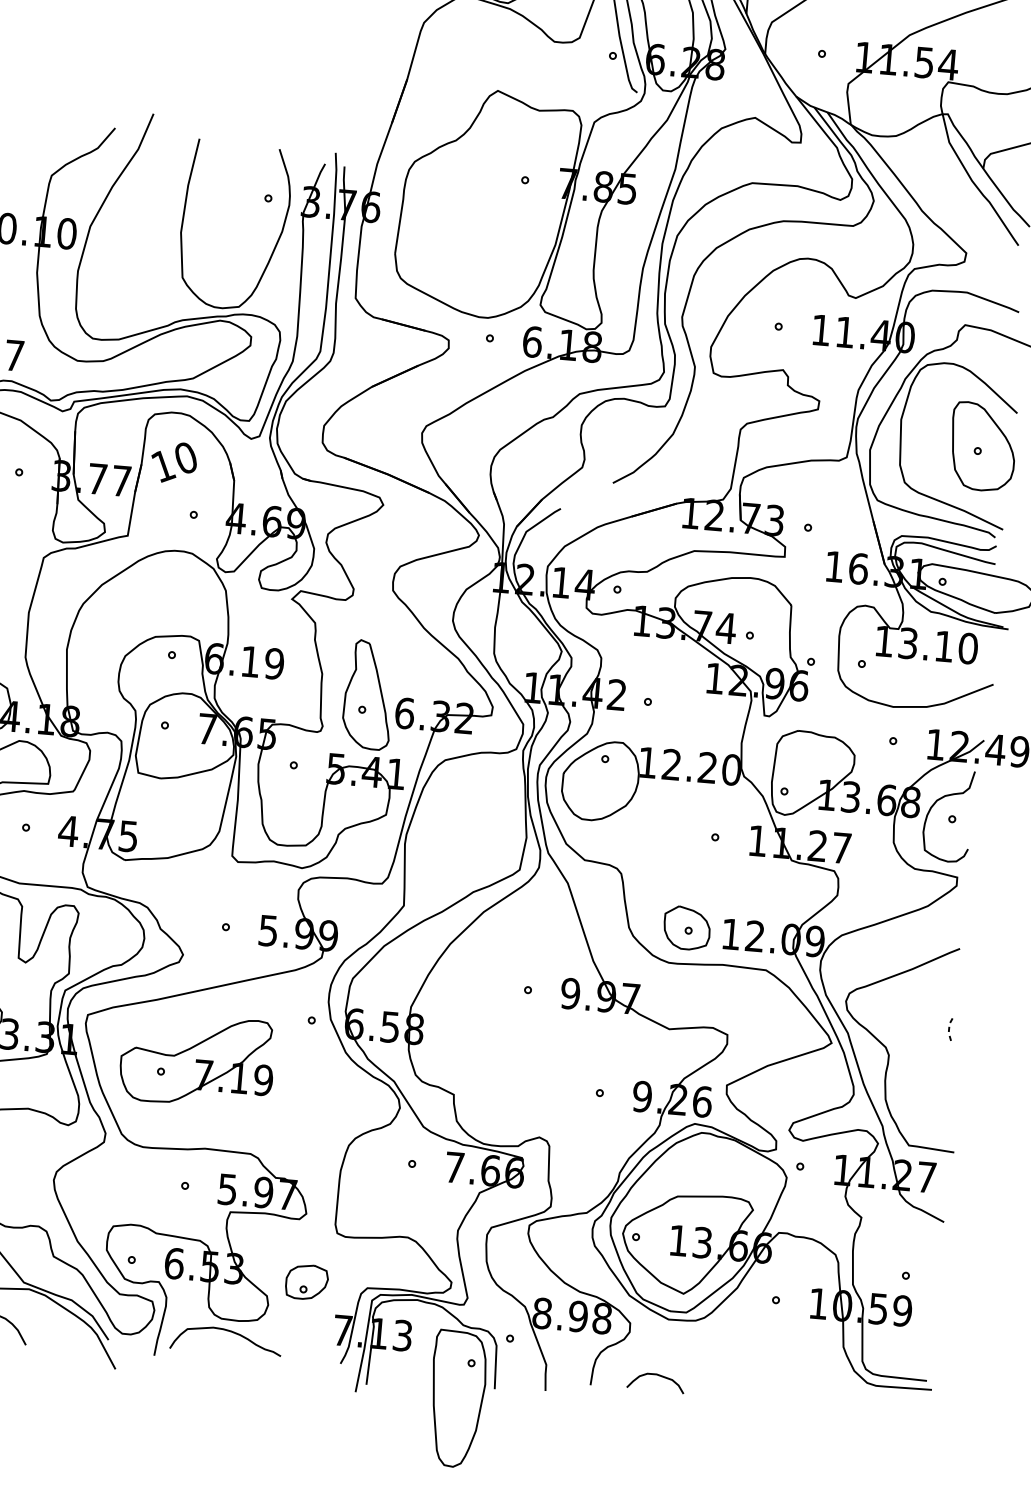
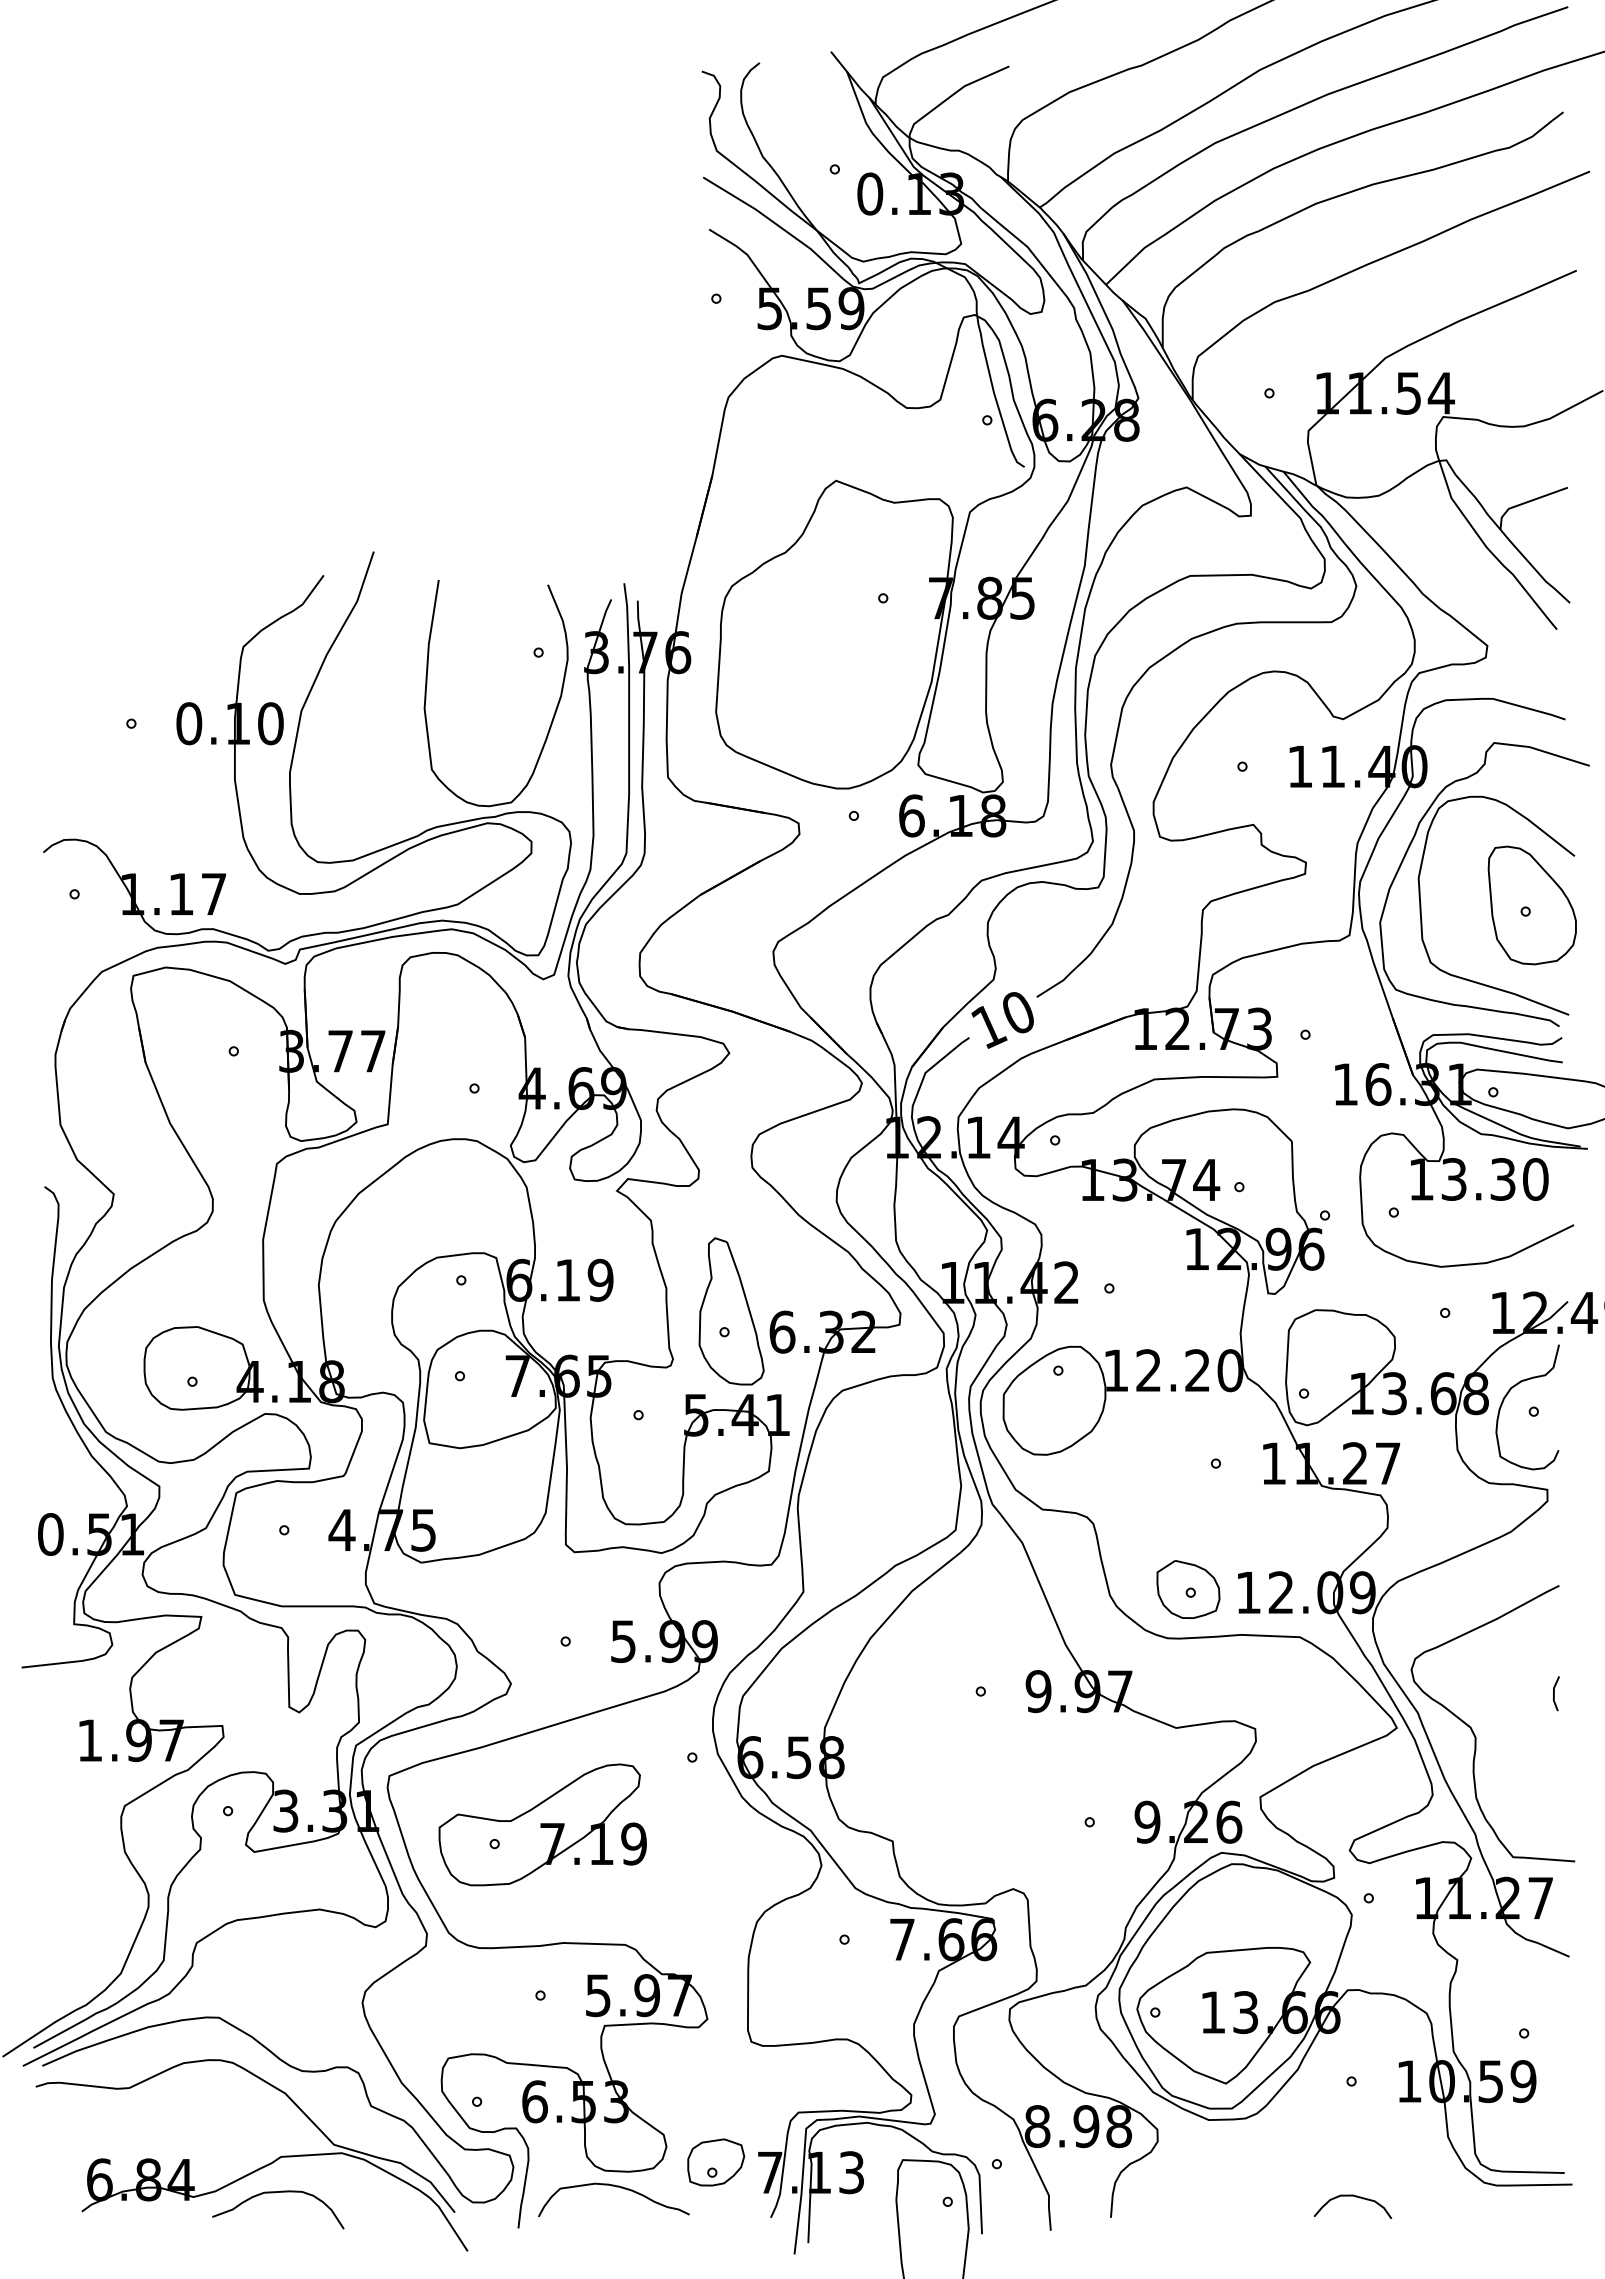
text: (173, 462) -> (1002, 1020), moved
text: (943, 646) -> (1502, 1179), 13.10 -> 13.30
line: (948, 1027) -> (1553, 1693), dashed -> solid
part: (307, 1282) -> (716, 2162), moved
curve: (658, 1376) -> (1355, 2197), moved

